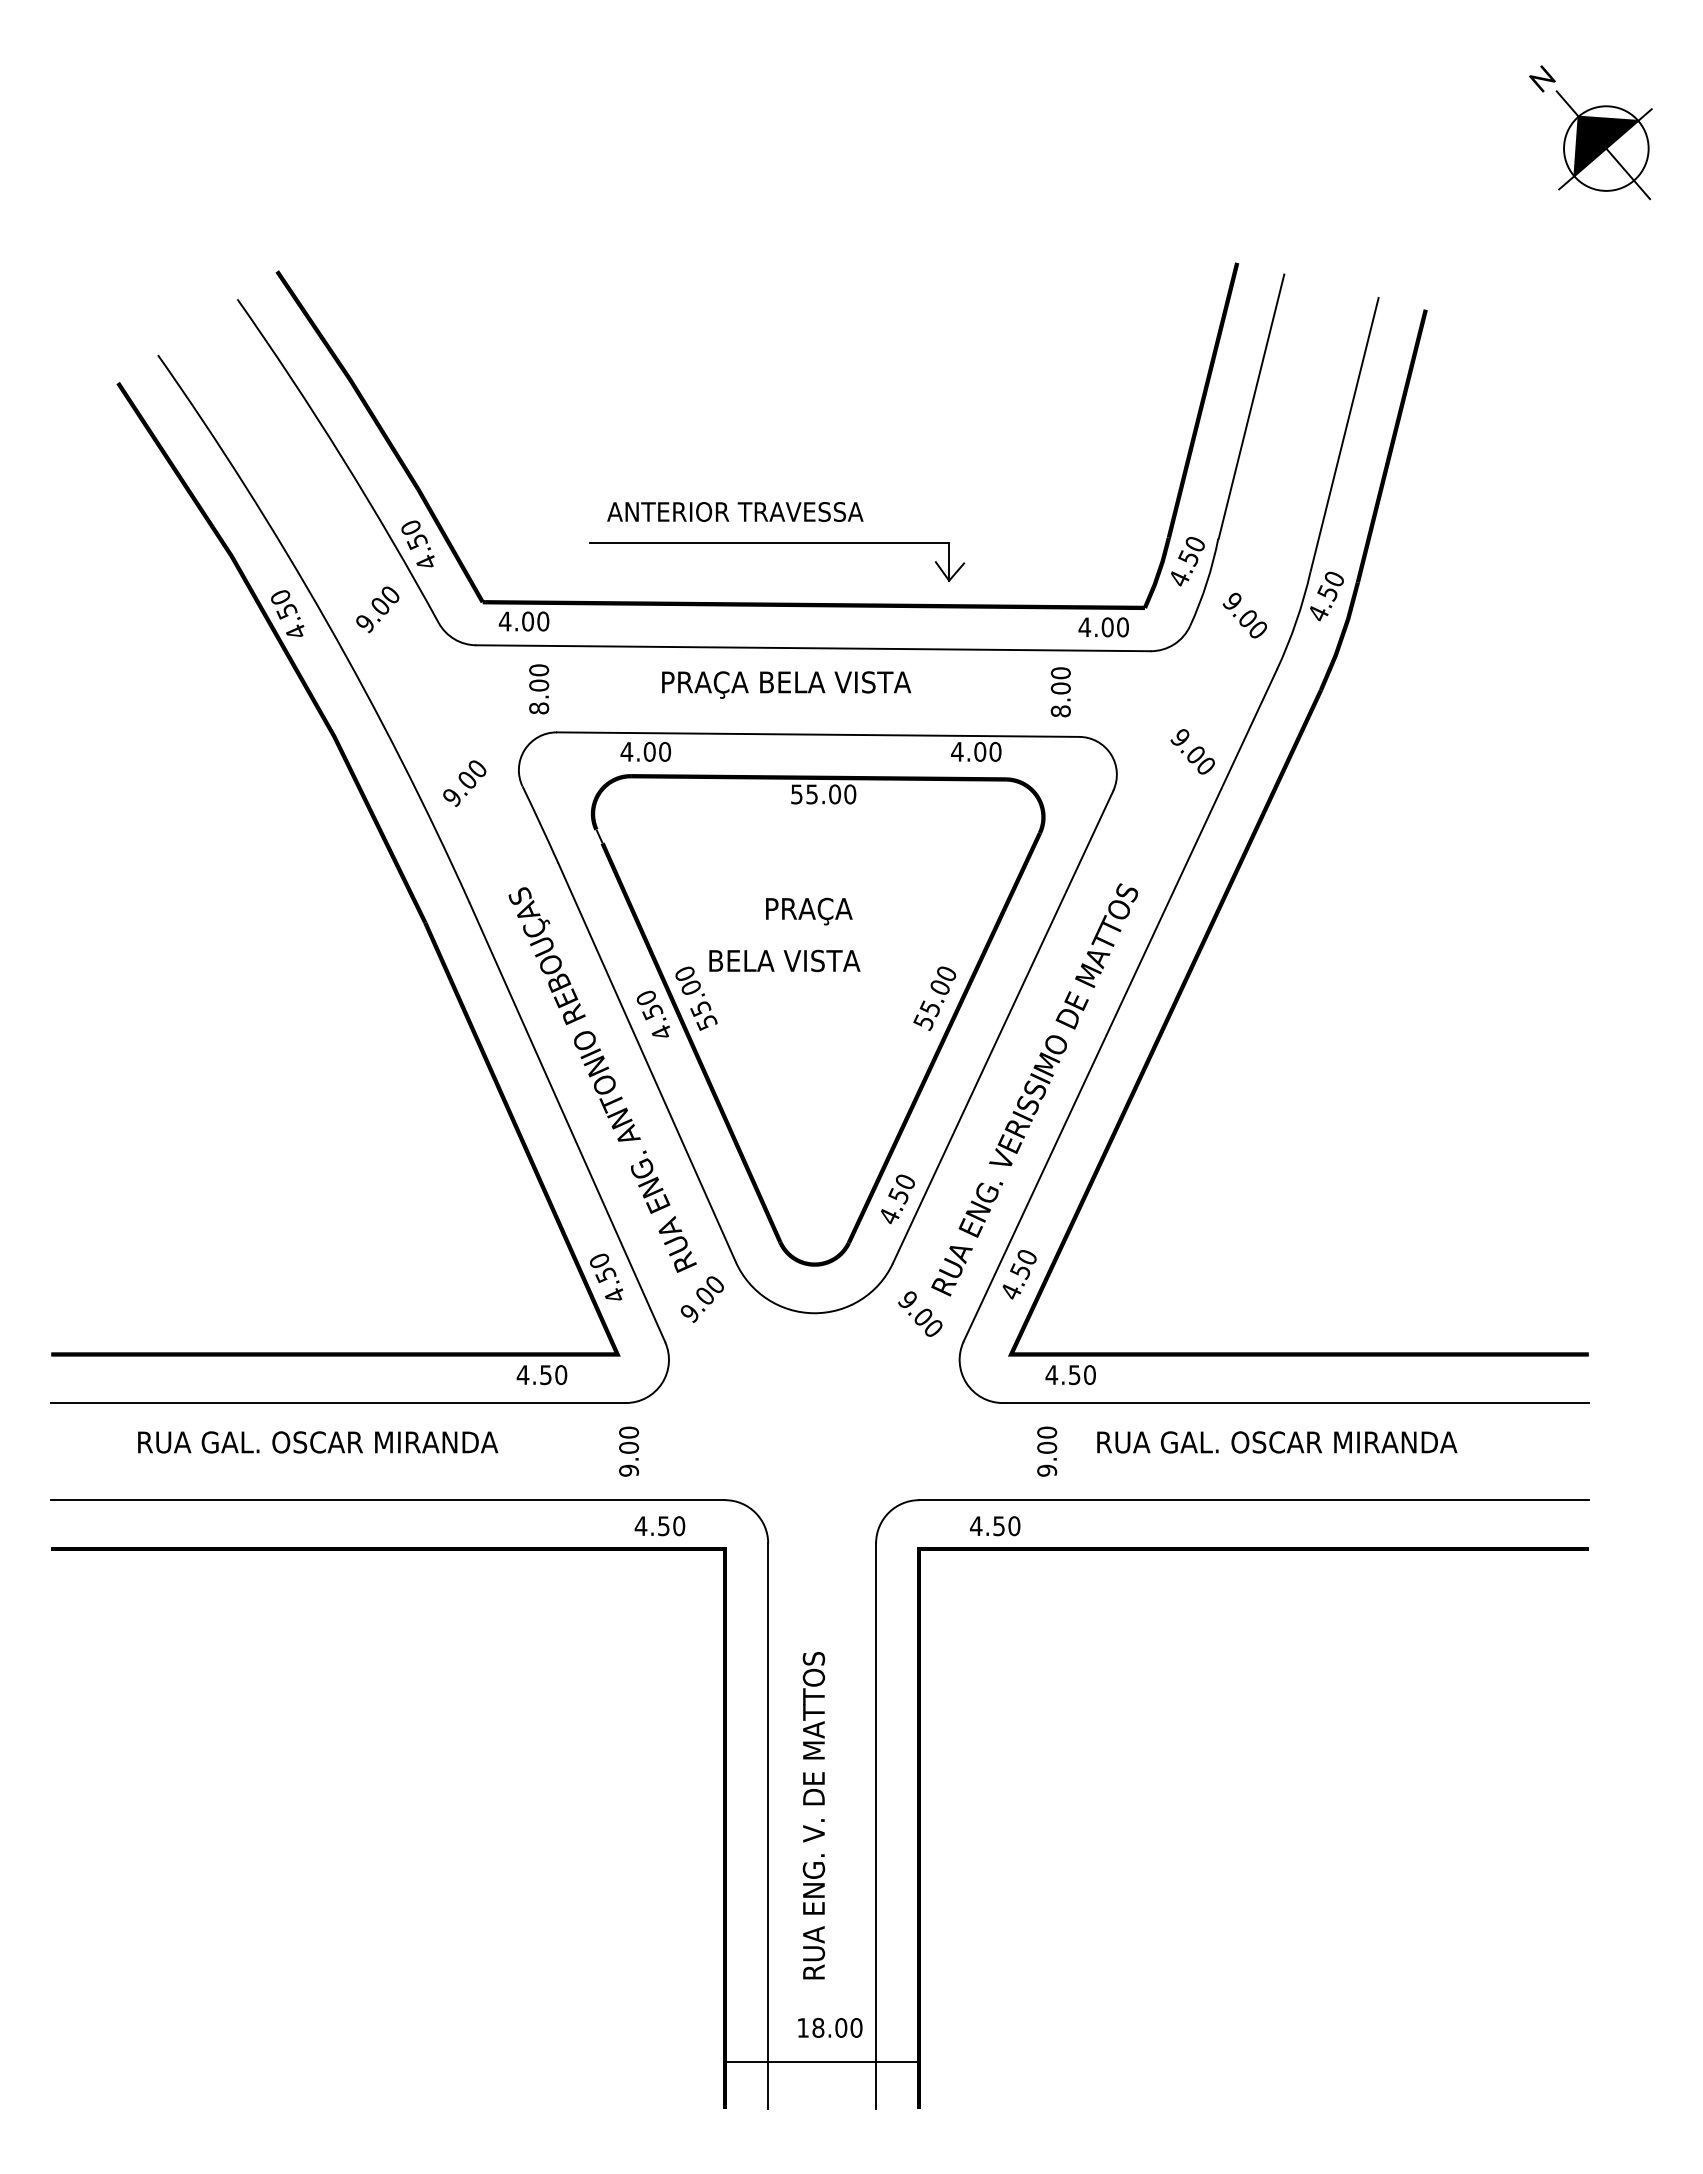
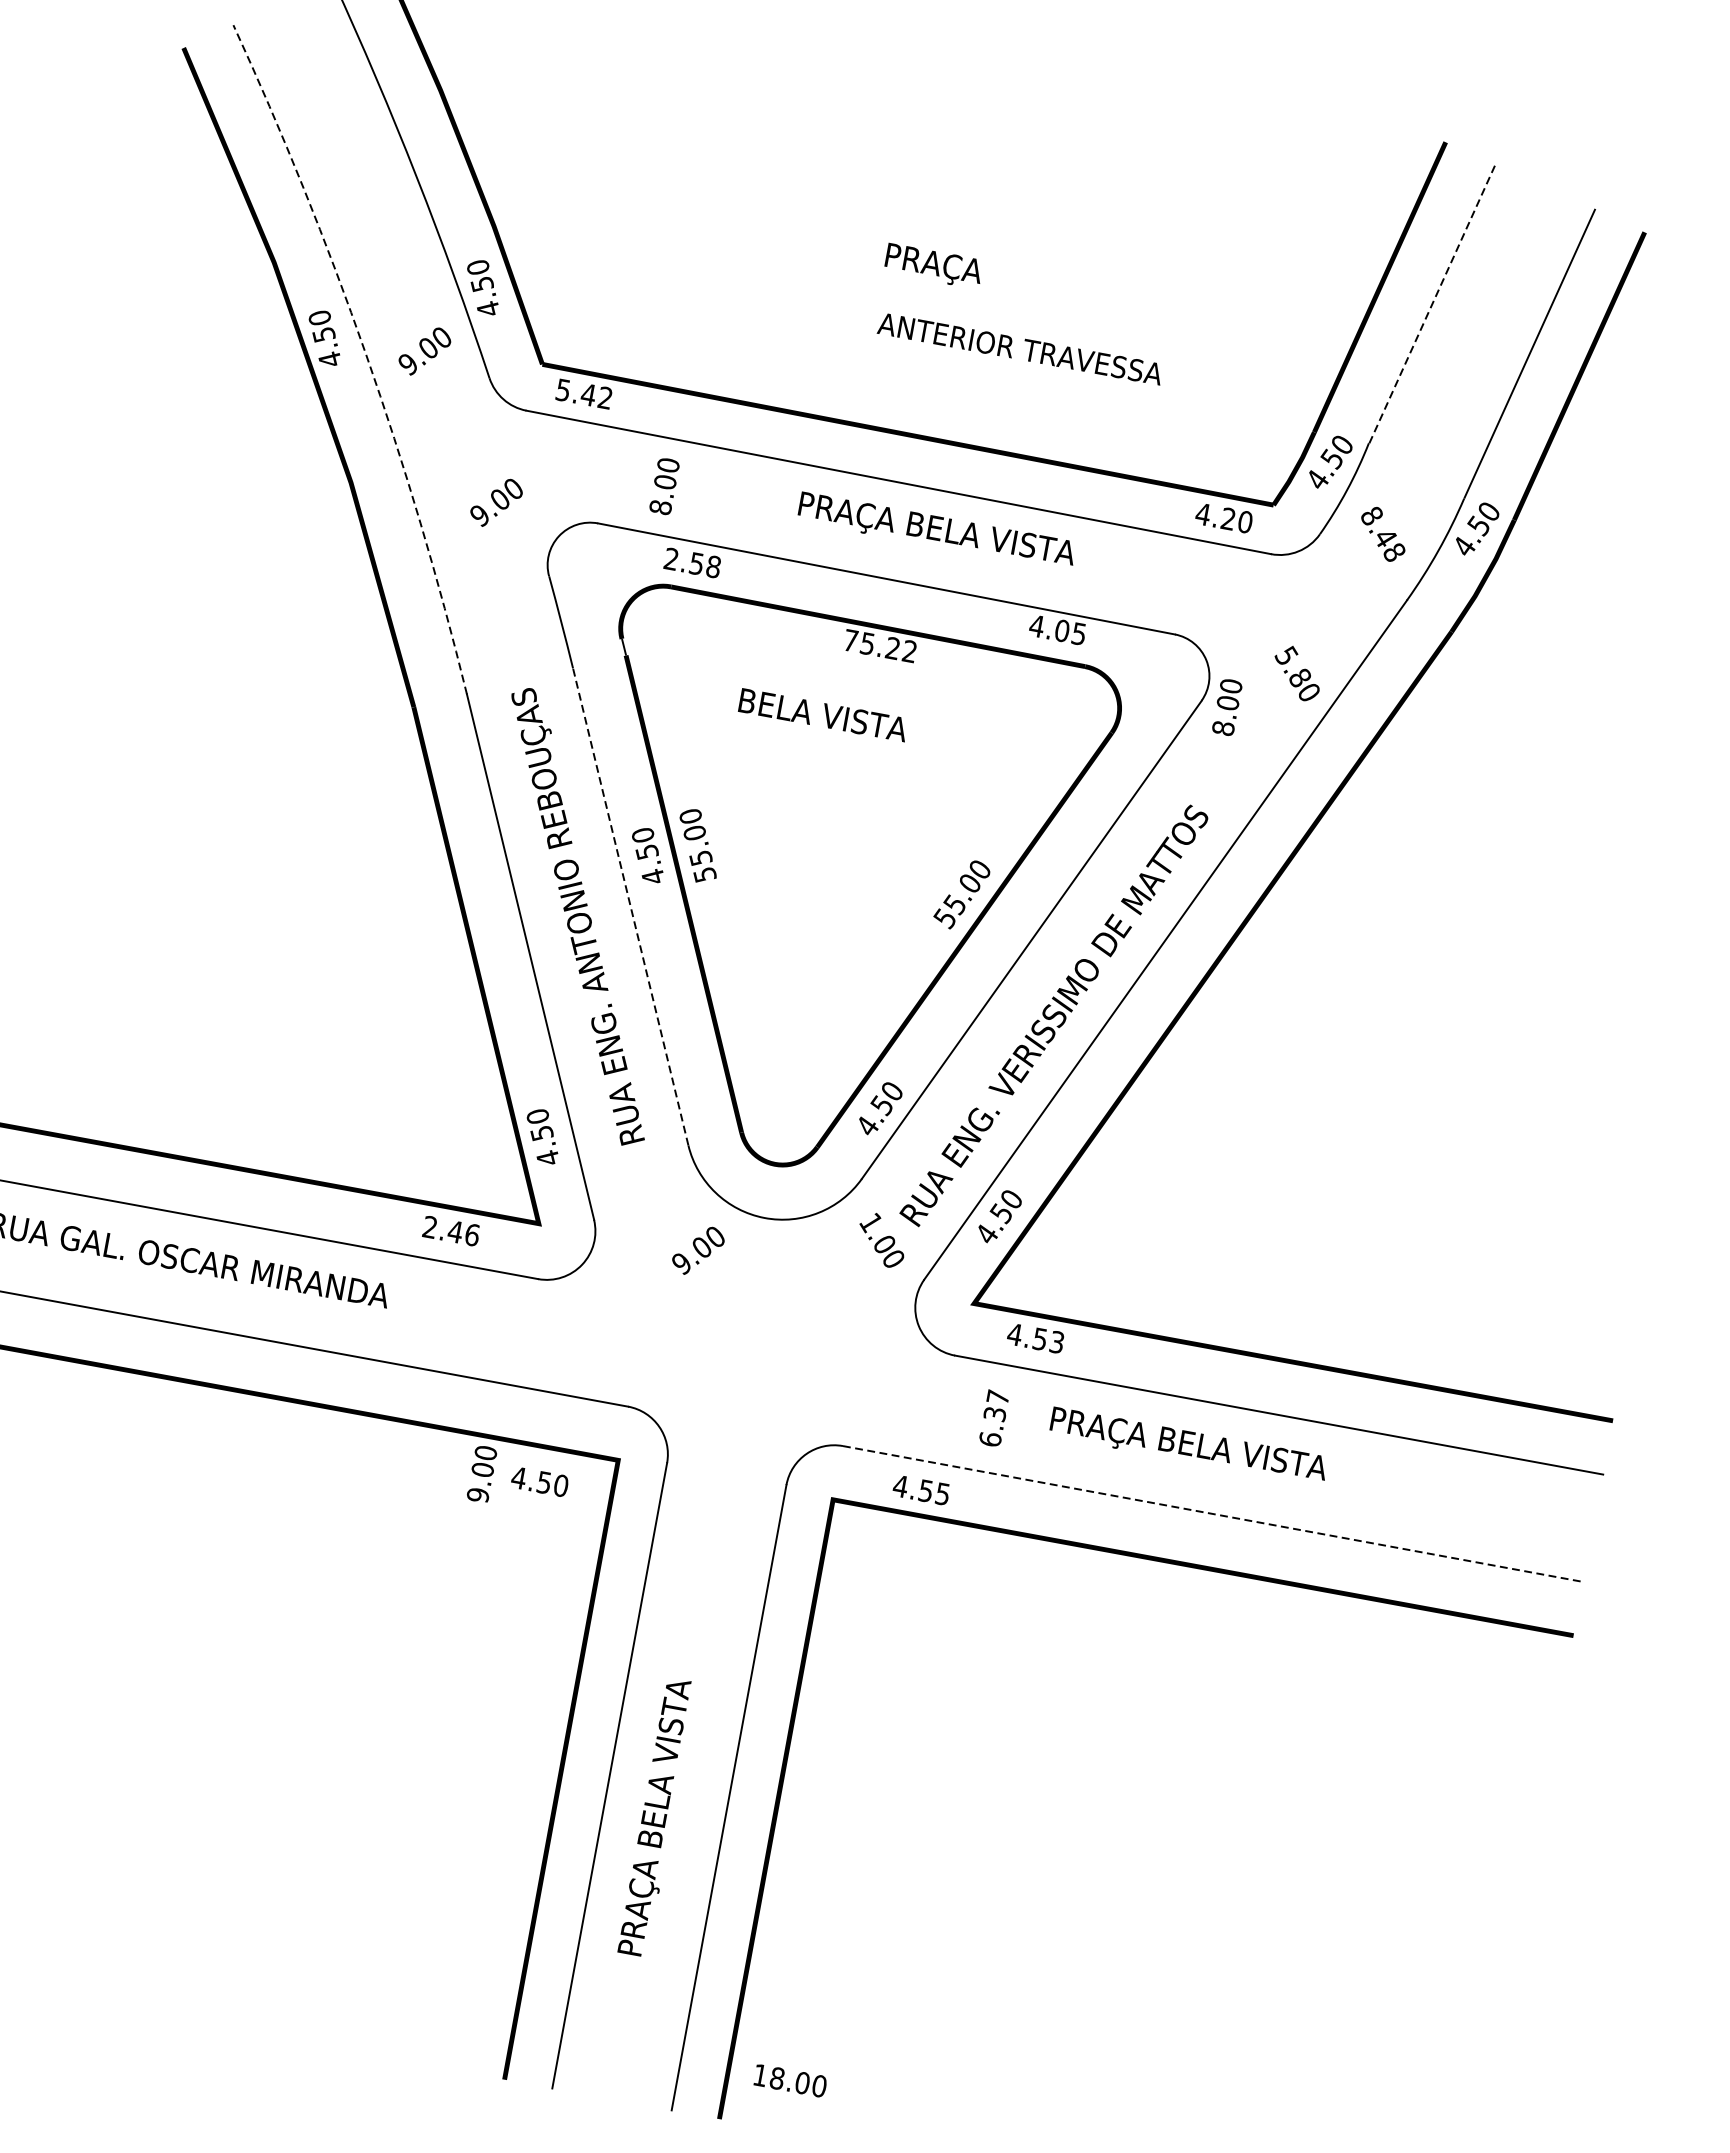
line: (1251, 406) -> (1432, 303), solid -> dashed
text: (735, 511) -> (1020, 348), moved
part: (777, 543) -> (880, 359), removed
text: (1244, 615) -> (1382, 533), 9.00 -> 8.48
arc: (326, 621) -> (365, 354), solid -> dashed
text: (523, 621) -> (583, 393), 4.00 -> 5.42
text: (1107, 627) -> (1228, 519), 4.00 -> 4.20
text: (786, 684) -> (936, 530), moved
text: (539, 689) -> (664, 486), moved
text: (1060, 692) -> (1226, 707), moved
text: (1187, 745) -> (1292, 665), 9.00 -> 5.80
text: (645, 751) -> (692, 562), 4.00 -> 2.58
text: (995, 751) -> (1079, 633), 4.00 -> 4.05
text: (464, 783) -> (496, 502), moved
text: (823, 794) -> (880, 646), 55.00 -> 75.22
text: (809, 911) -> (934, 266), moved
text: (784, 960) -> (823, 714), moved
line: (646, 1062) -> (630, 906), solid -> dashed
text: (701, 1299) -> (697, 1250), moved
text: (907, 1300) -> (870, 1222), 9.00 -> 1.00
text: (541, 1375) -> (450, 1231), 4.50 -> 2.46
text: (1089, 1375) -> (1056, 1342), 4.50 -> 4.53
text: (1278, 1444) -> (1251, 1457), RUA GAL. OSCAR MIRANDA -> PRAÇA BELA VISTA
text: (629, 1451) -> (482, 1474), moved
text: (1047, 1451) -> (994, 1418), 9.00 -> 6.37
line: (1254, 1500) -> (1213, 1514), solid -> dashed
text: (659, 1526) -> (539, 1482), moved
text: (1014, 1526) -> (942, 1494), 4.50 -> 4.55
text: (816, 1814) -> (665, 1772), RUA ENG. V. DE MATTOS -> PRAÇA BELA VISTA
text: (830, 2027) -> (790, 2080), moved
line: (822, 2061) -> (622, 2047), removed

